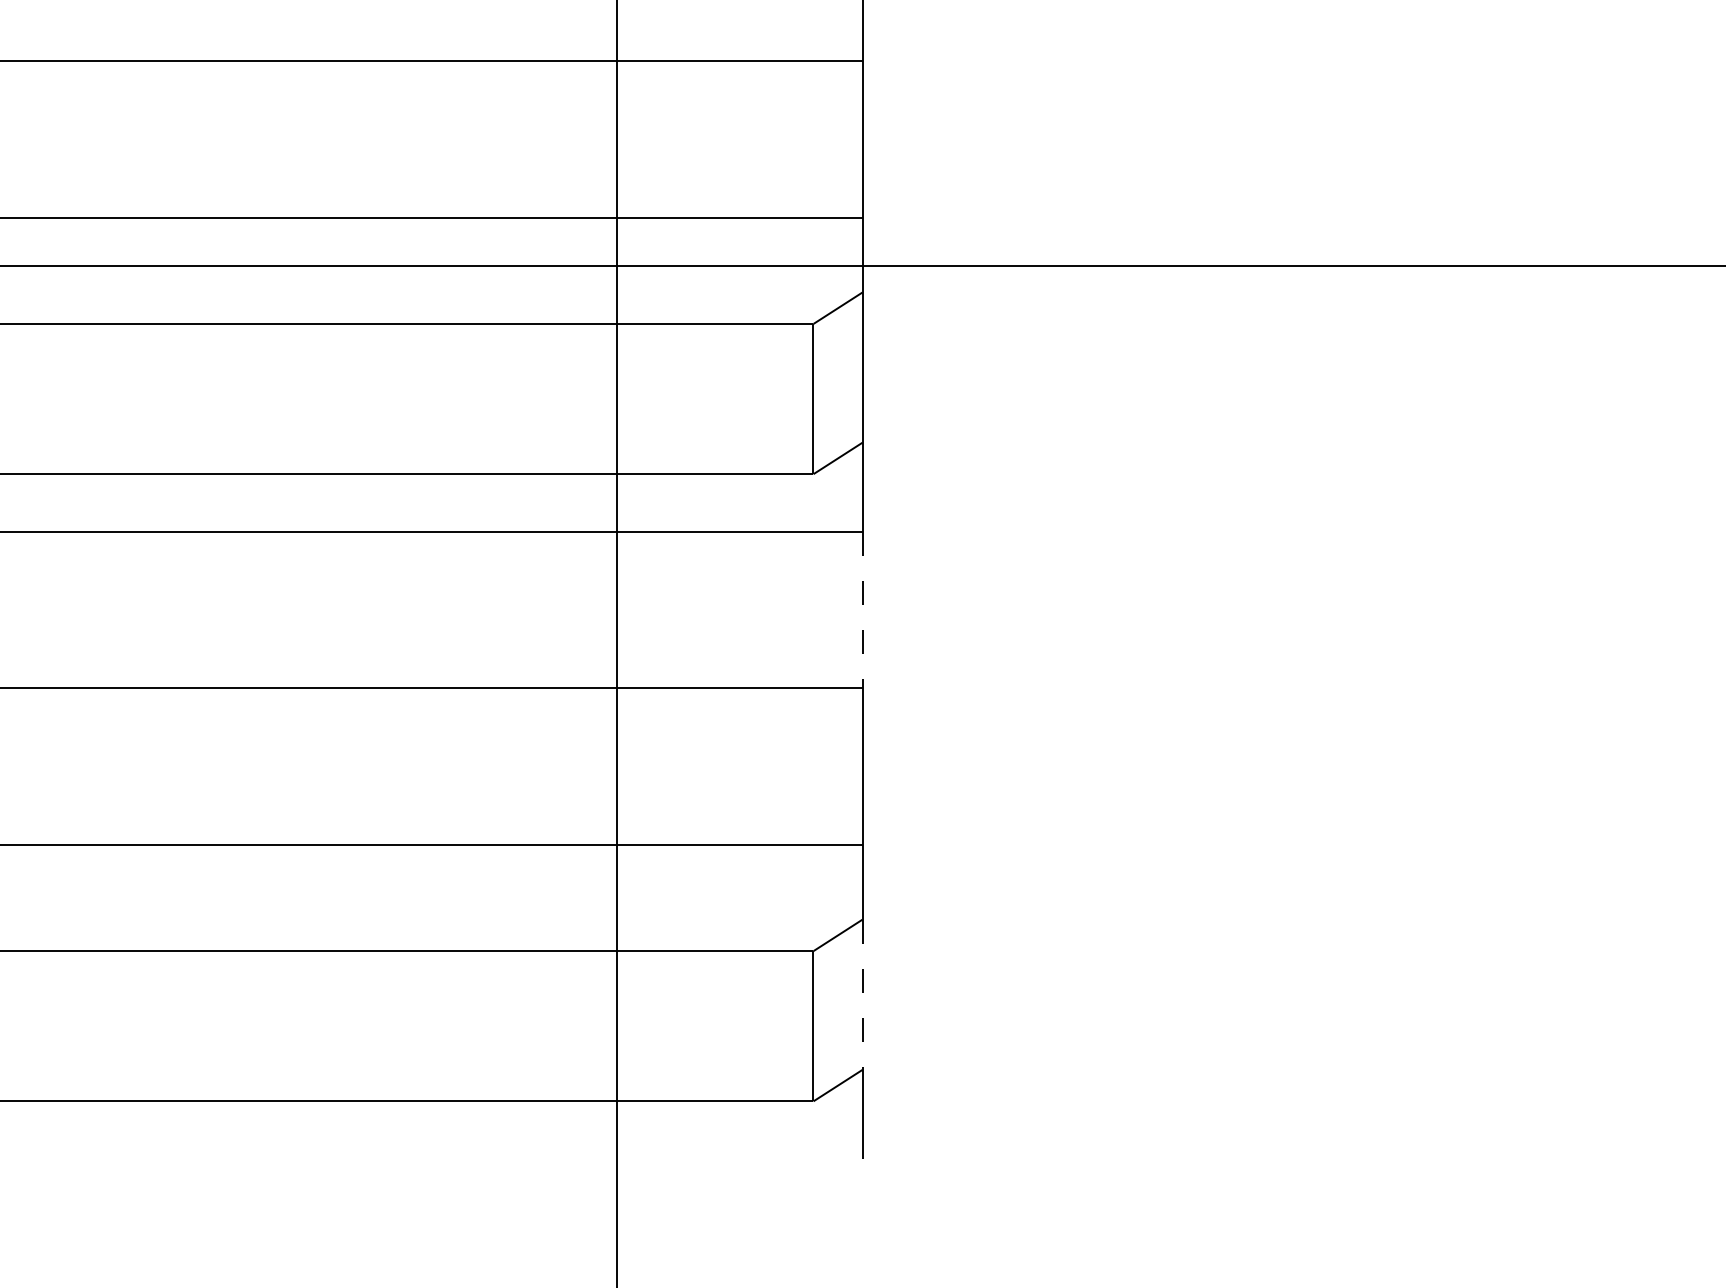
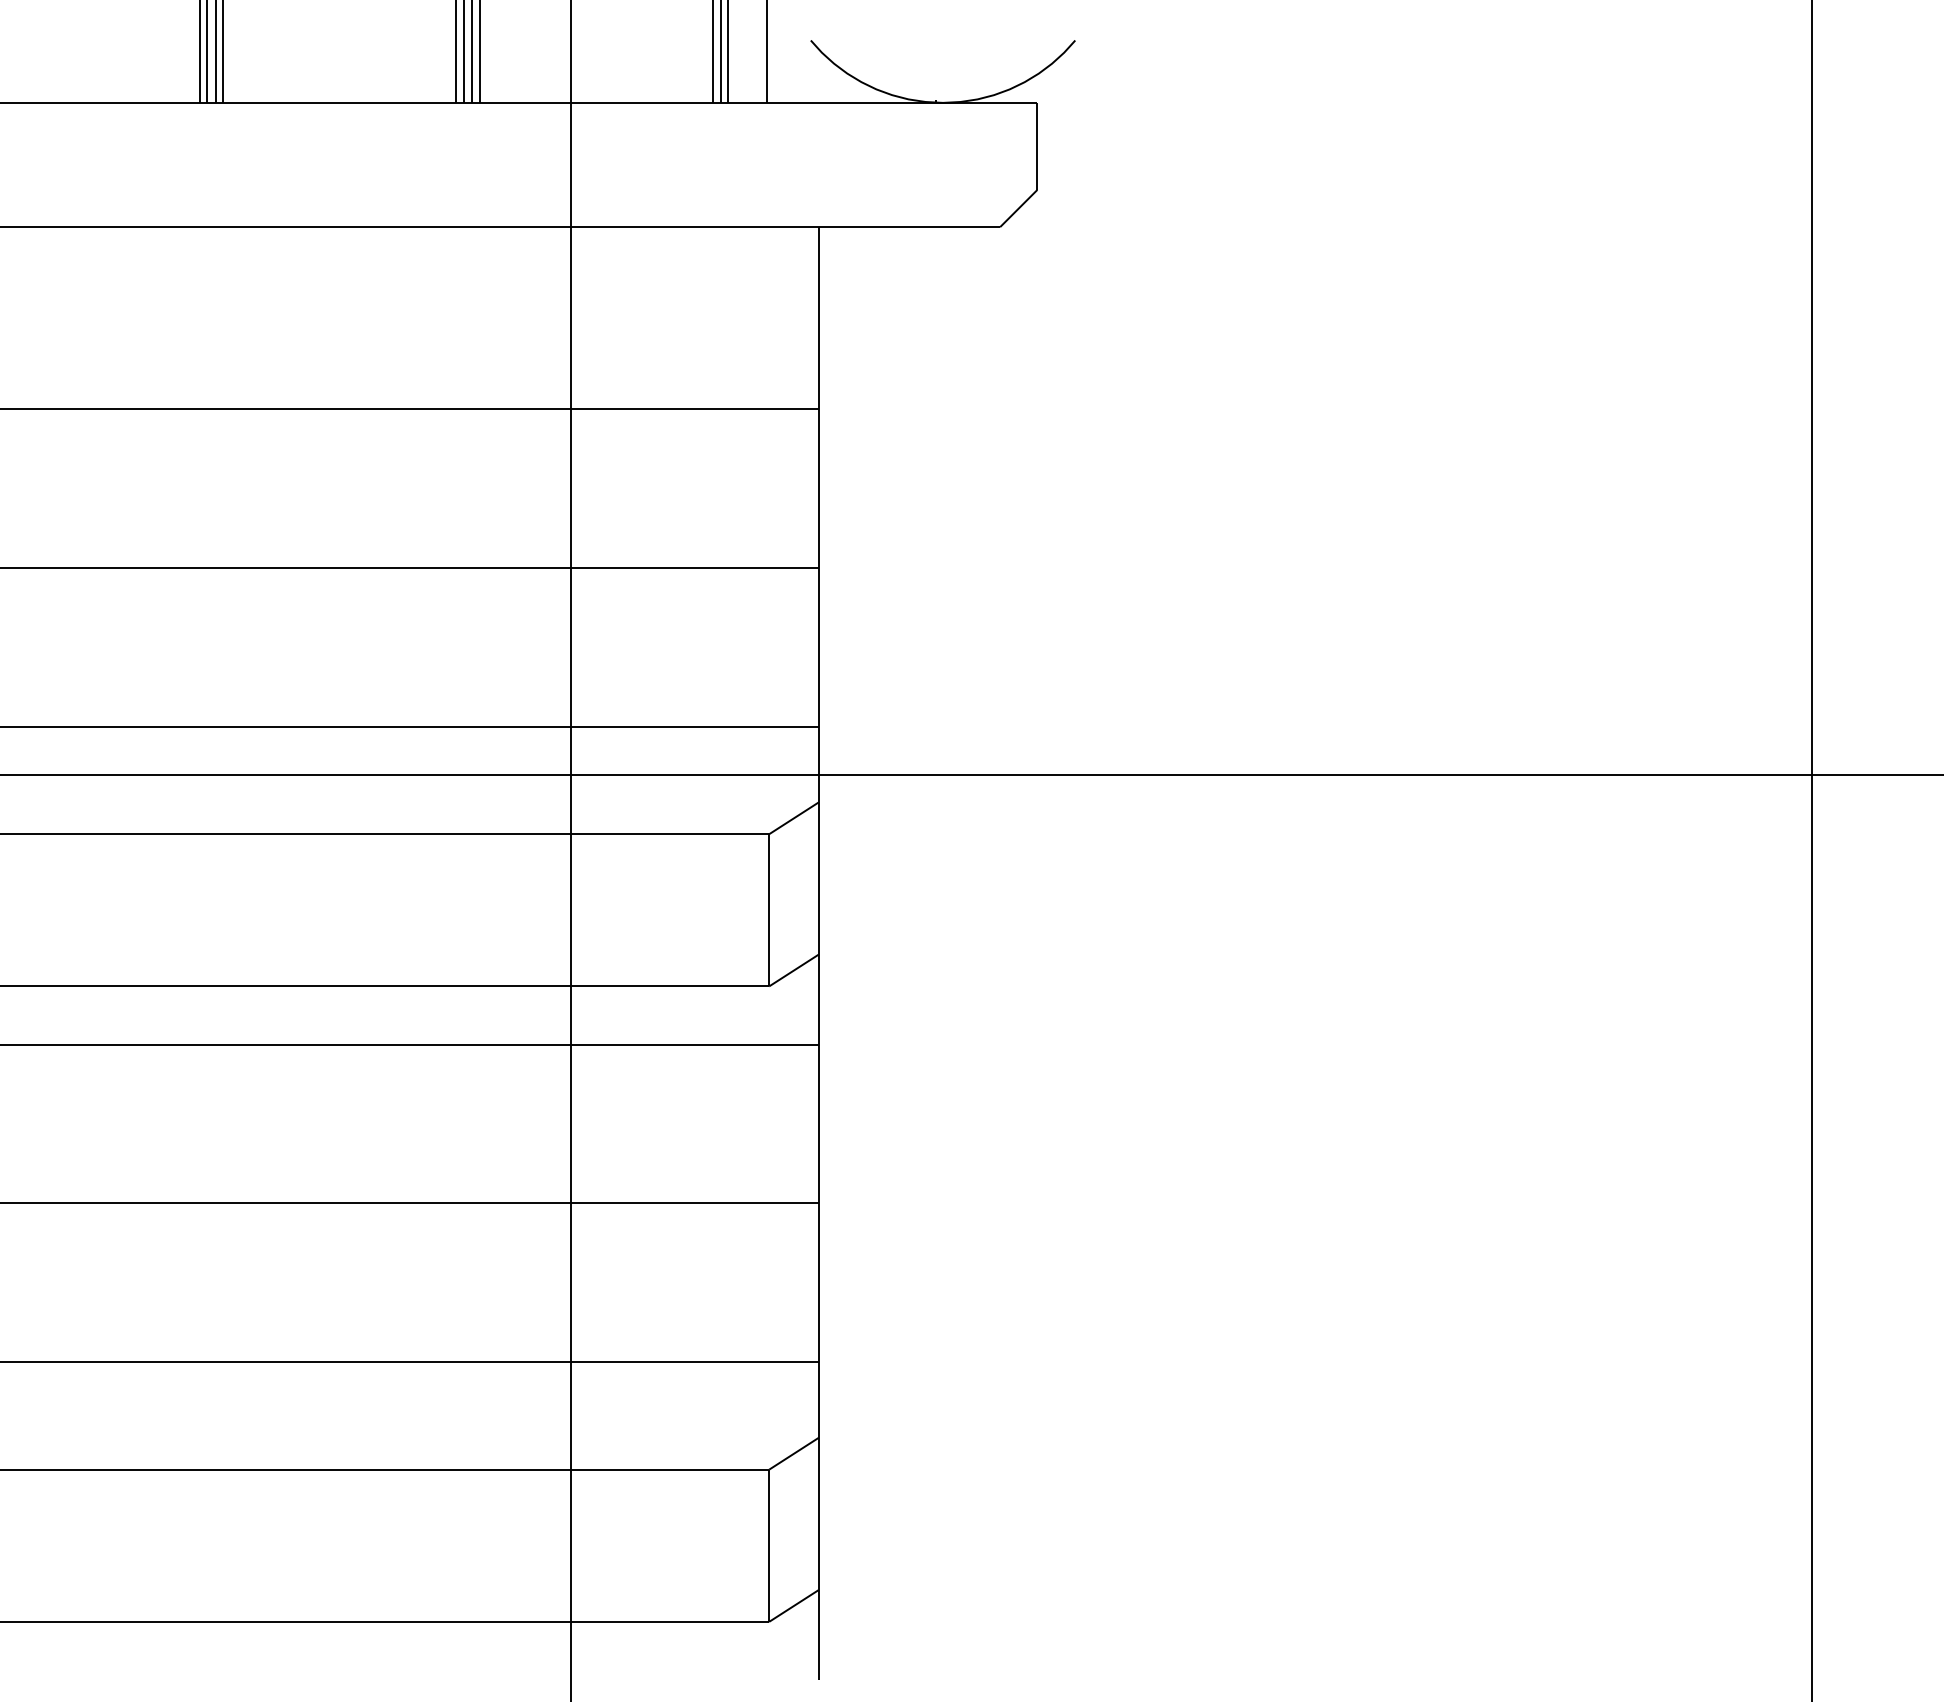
line: (862, 610) -> (818, 1124), dashed -> solid
line: (862, 995) -> (818, 1514), dashed -> solid

